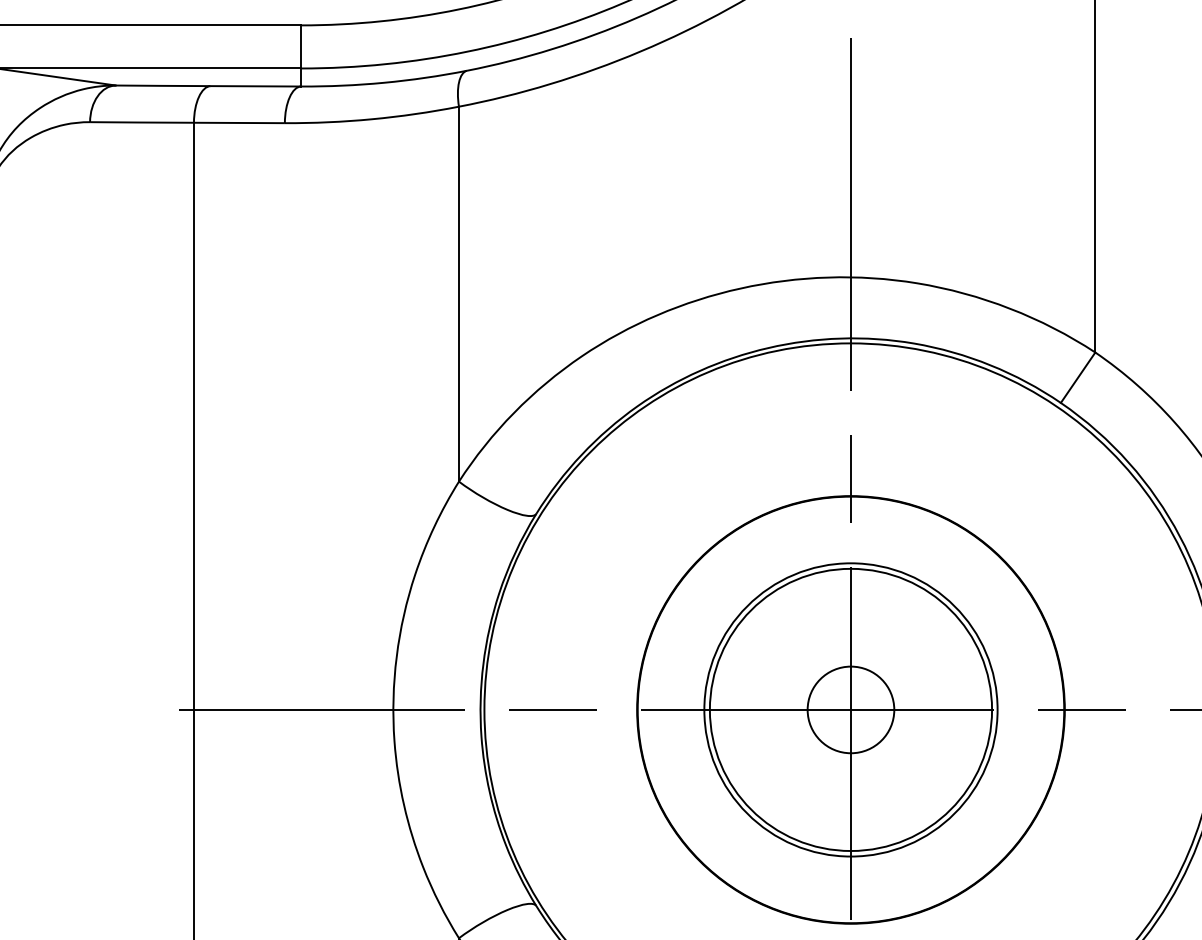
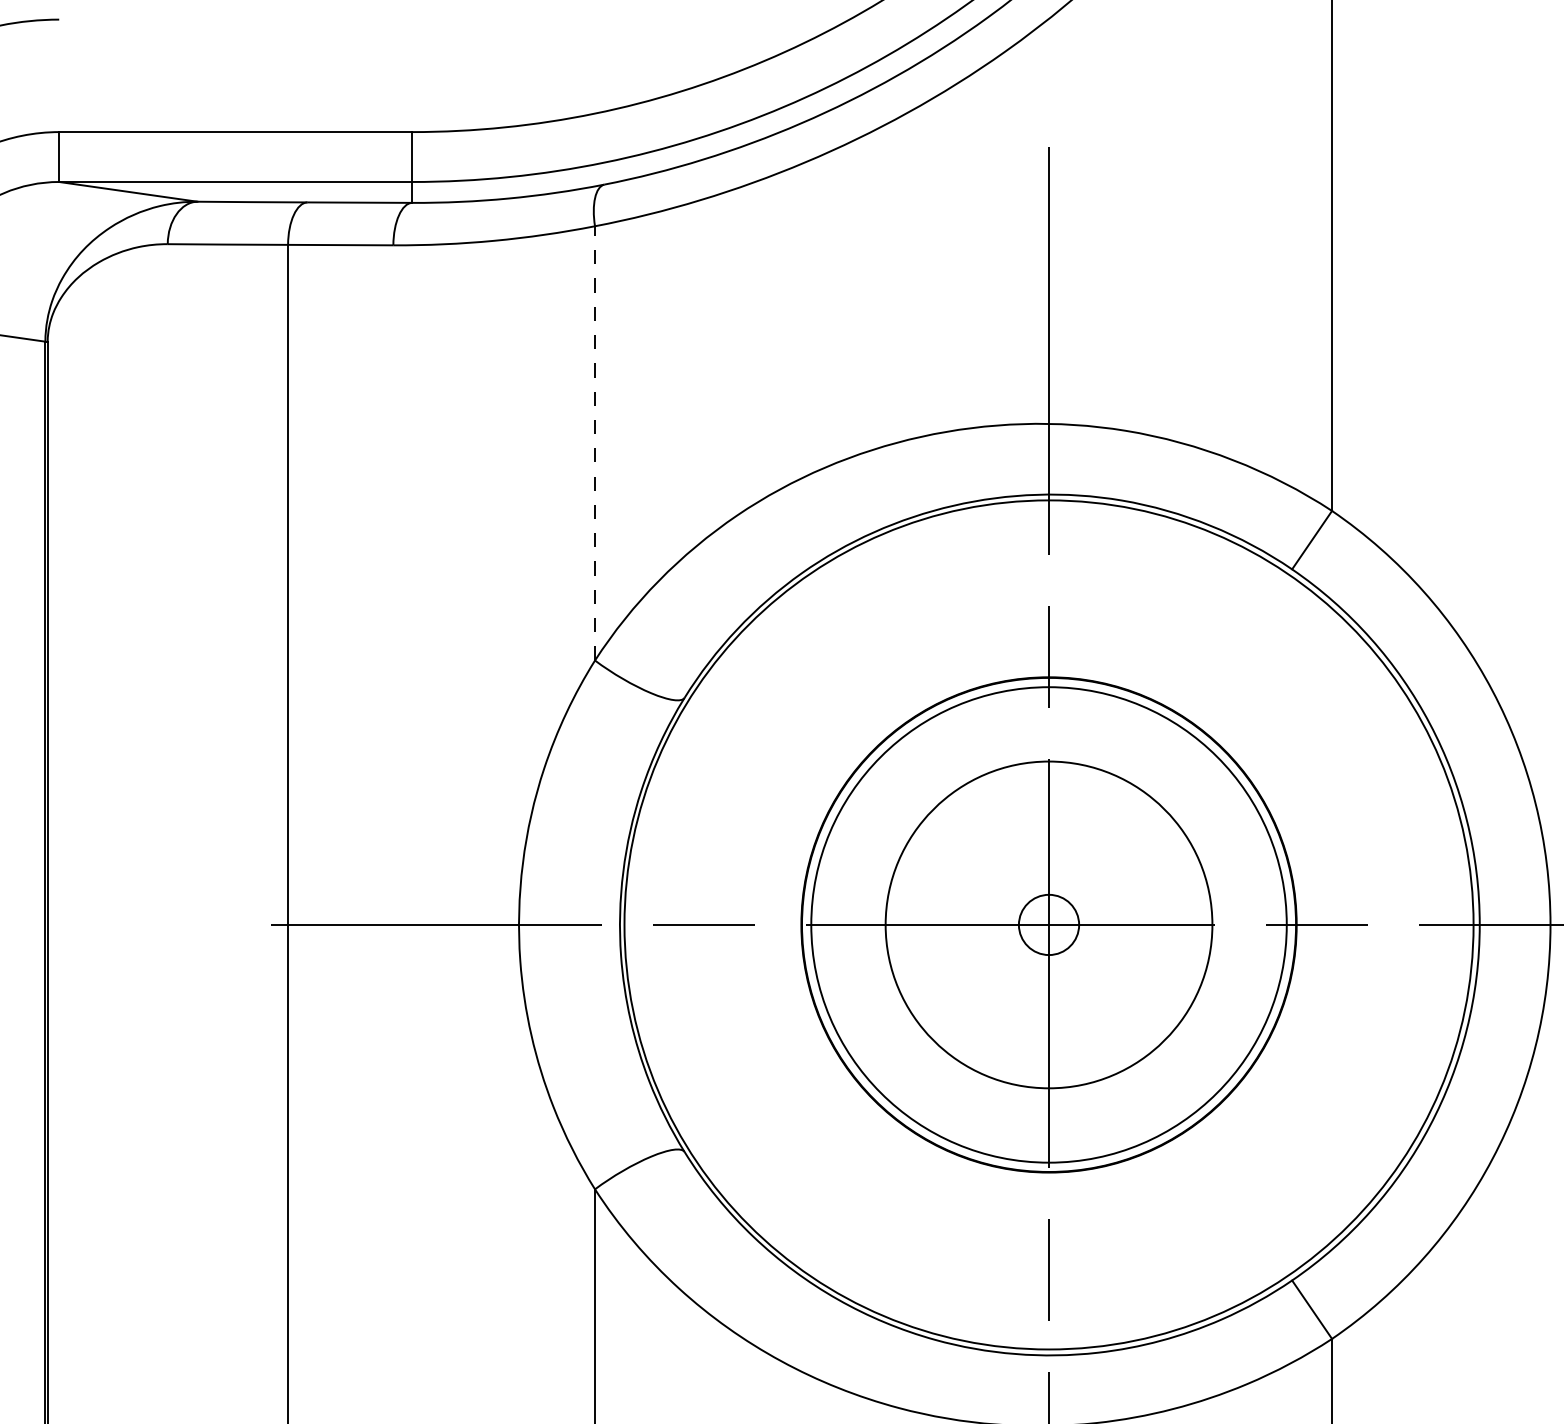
line: (459, 293) -> (595, 442), solid -> dashed
circle: (850, 709) -> (1048, 924), size x0.6
circle: (850, 709) -> (1048, 924), size x1.4

